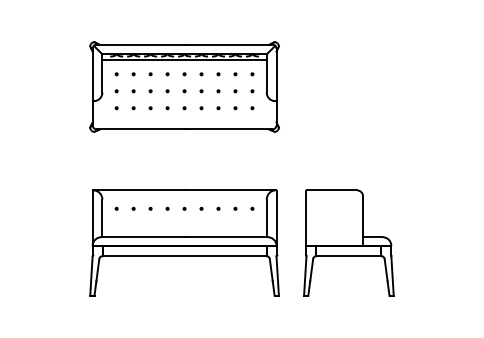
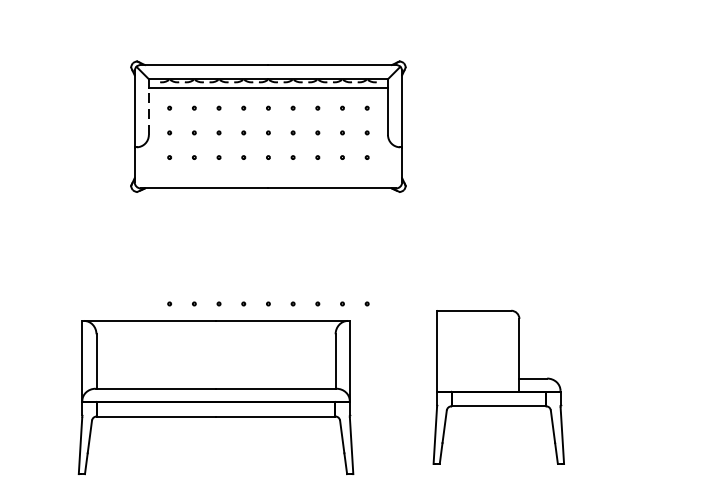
line: (102, 75) -> (149, 109), solid -> dashed
part: (184, 242) -> (215, 396), moved
part: (348, 242) -> (498, 386), moved

